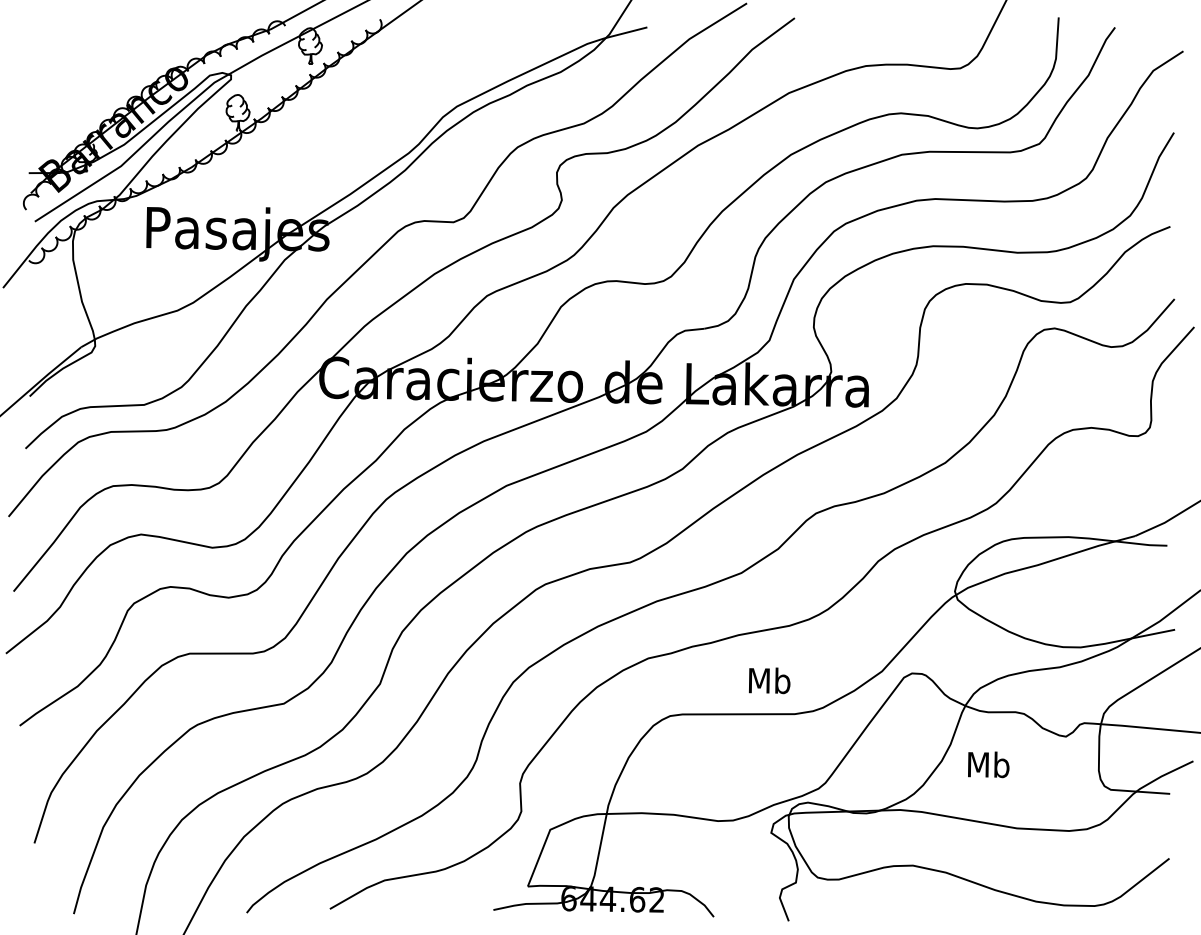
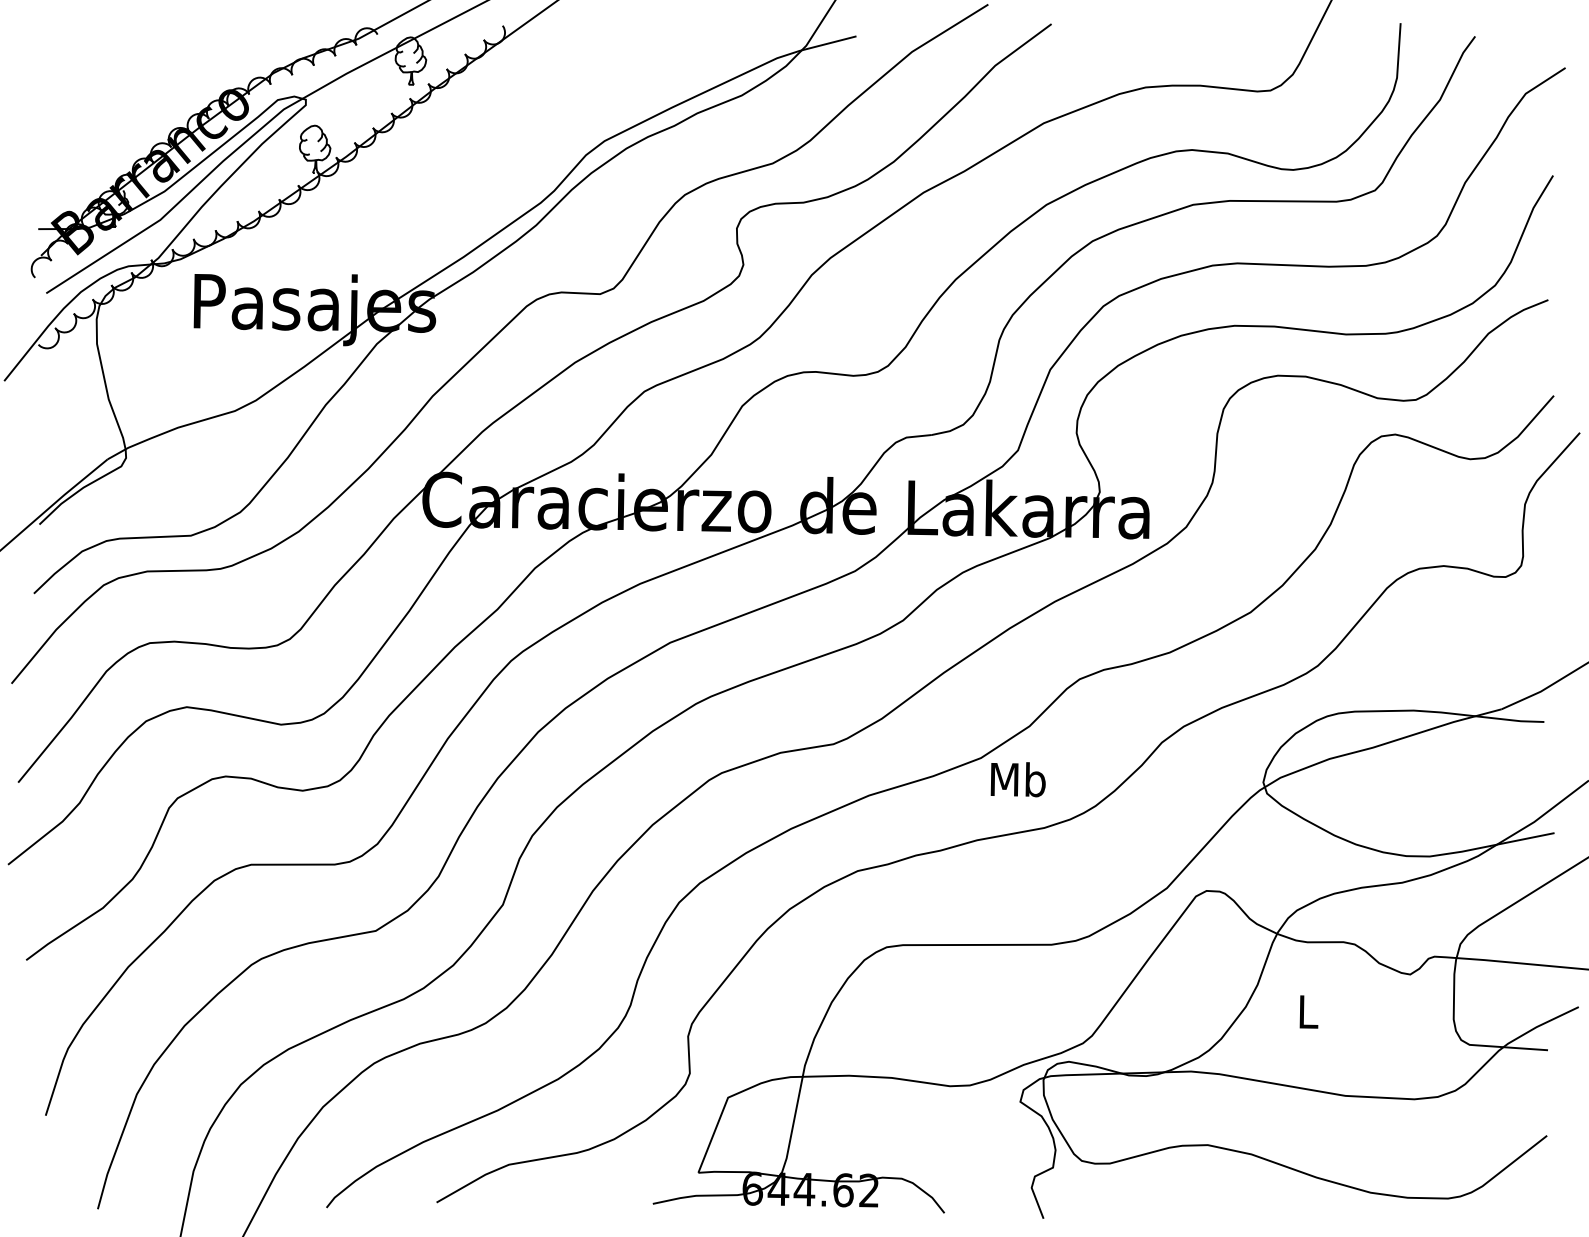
text: (769, 680) -> (1017, 779), moved
text: (988, 764) -> (1307, 1011), Mb -> L

